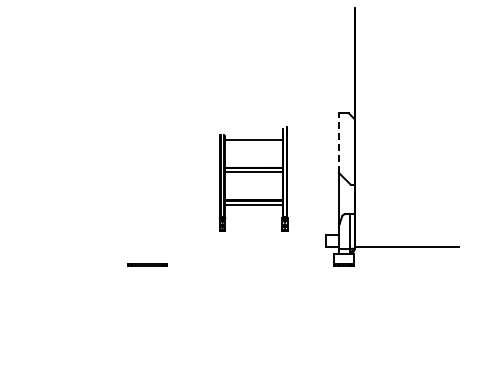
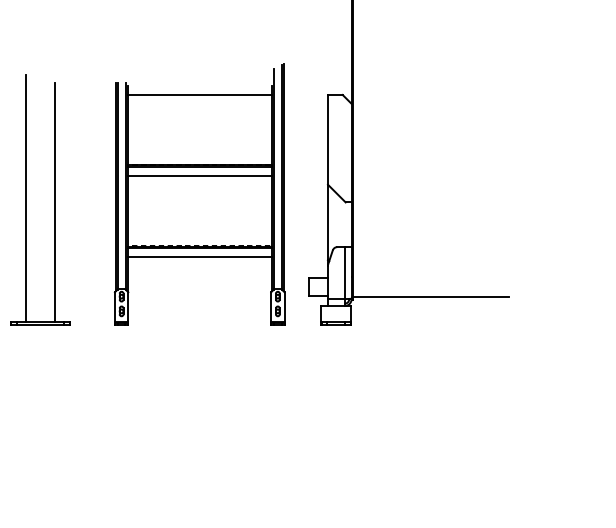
line: (338, 143) -> (327, 140), dashed -> solid
part: (253, 179) -> (199, 194), size x1.67
line: (137, 181) -> (25, 197), added
line: (157, 184) -> (55, 202), added

